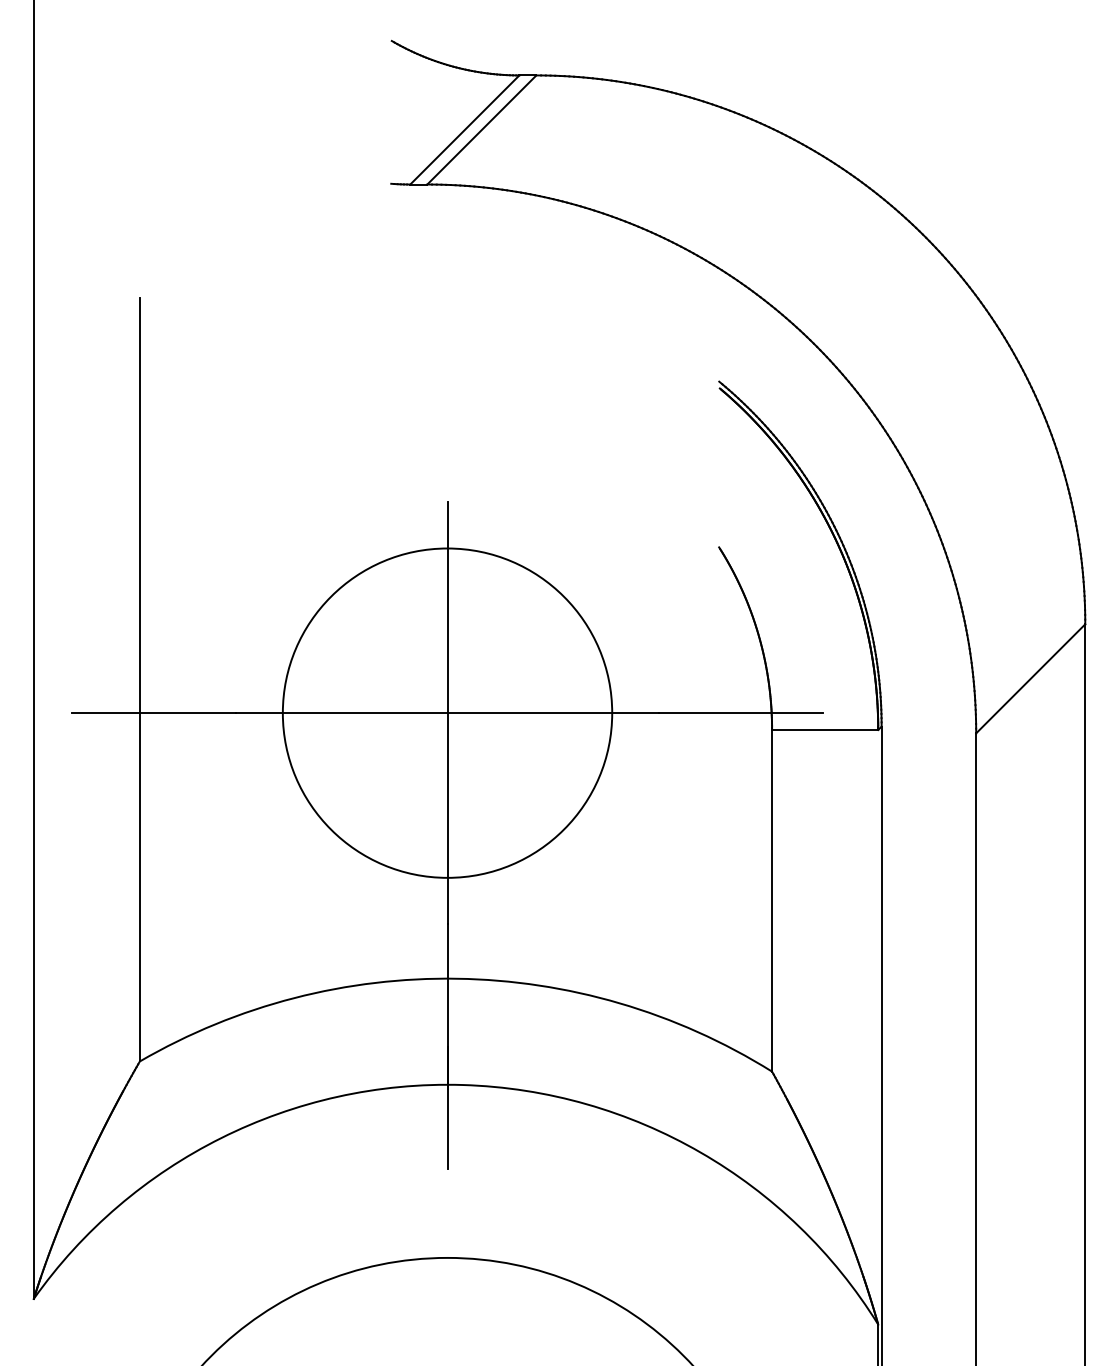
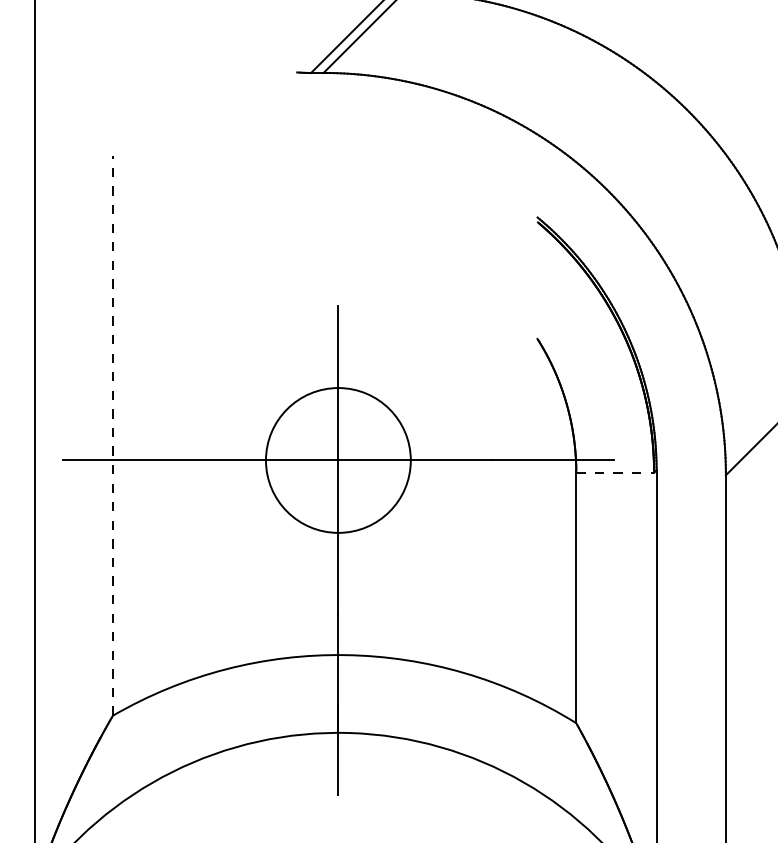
line: (139, 679) -> (112, 435), solid -> dashed
circle: (447, 712) -> (338, 459), size x0.6
line: (825, 730) -> (615, 473), solid -> dashed

